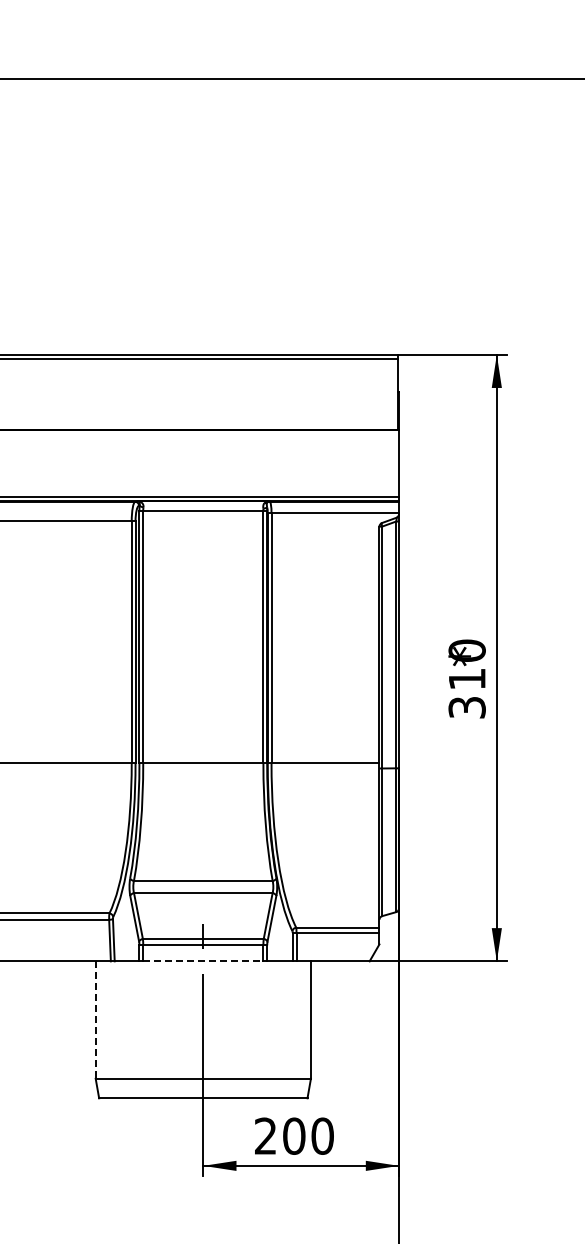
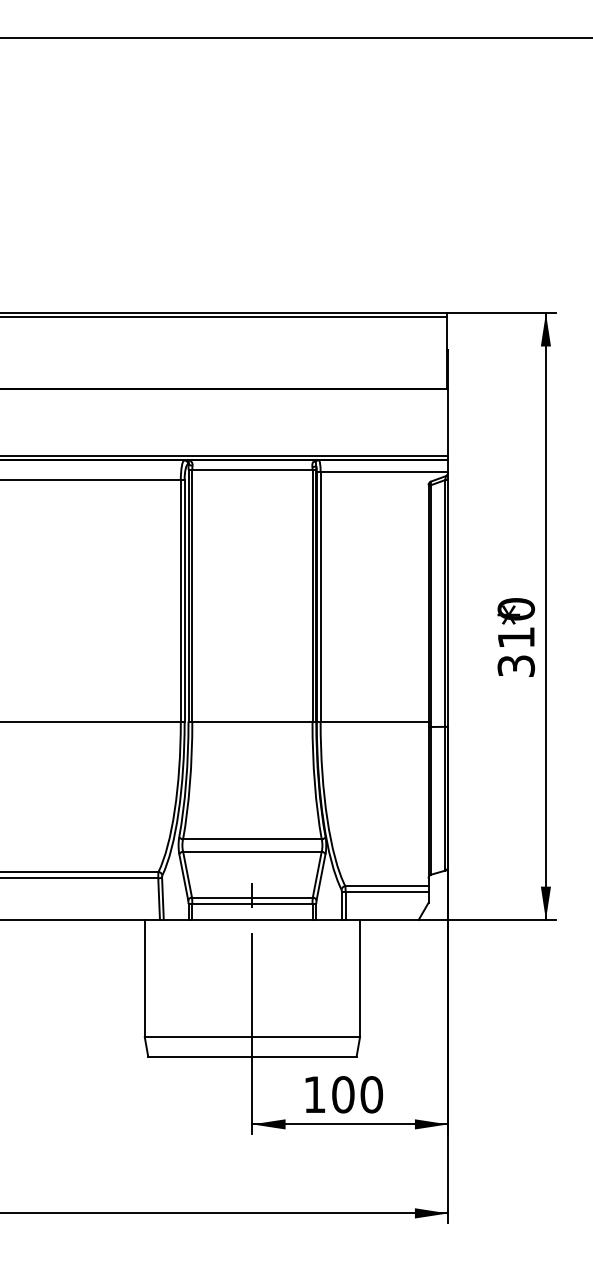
line: (203, 960) -> (252, 919), dashed -> solid
line: (95, 1019) -> (144, 978), dashed -> solid
text: (265, 1135) -> (314, 1094), 200 -> 100

